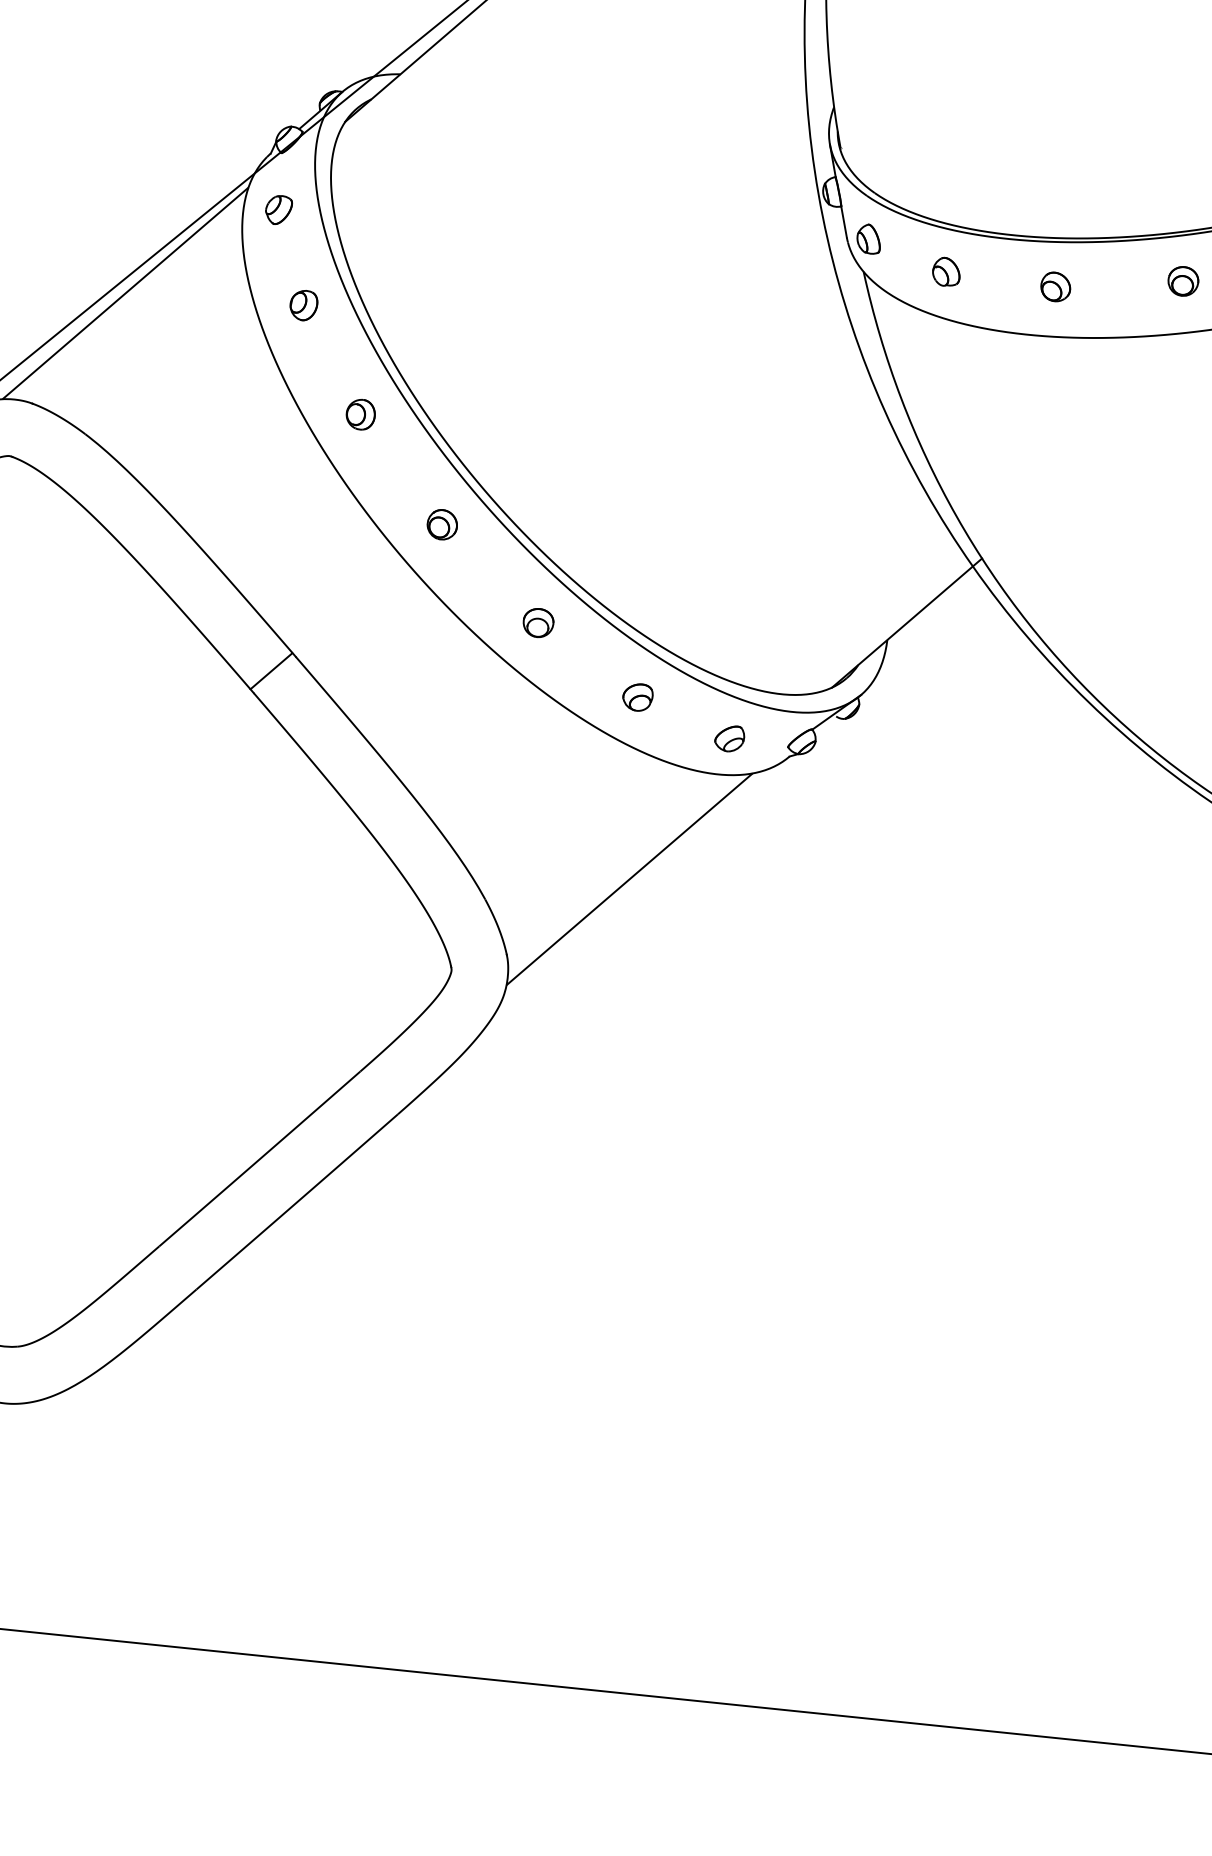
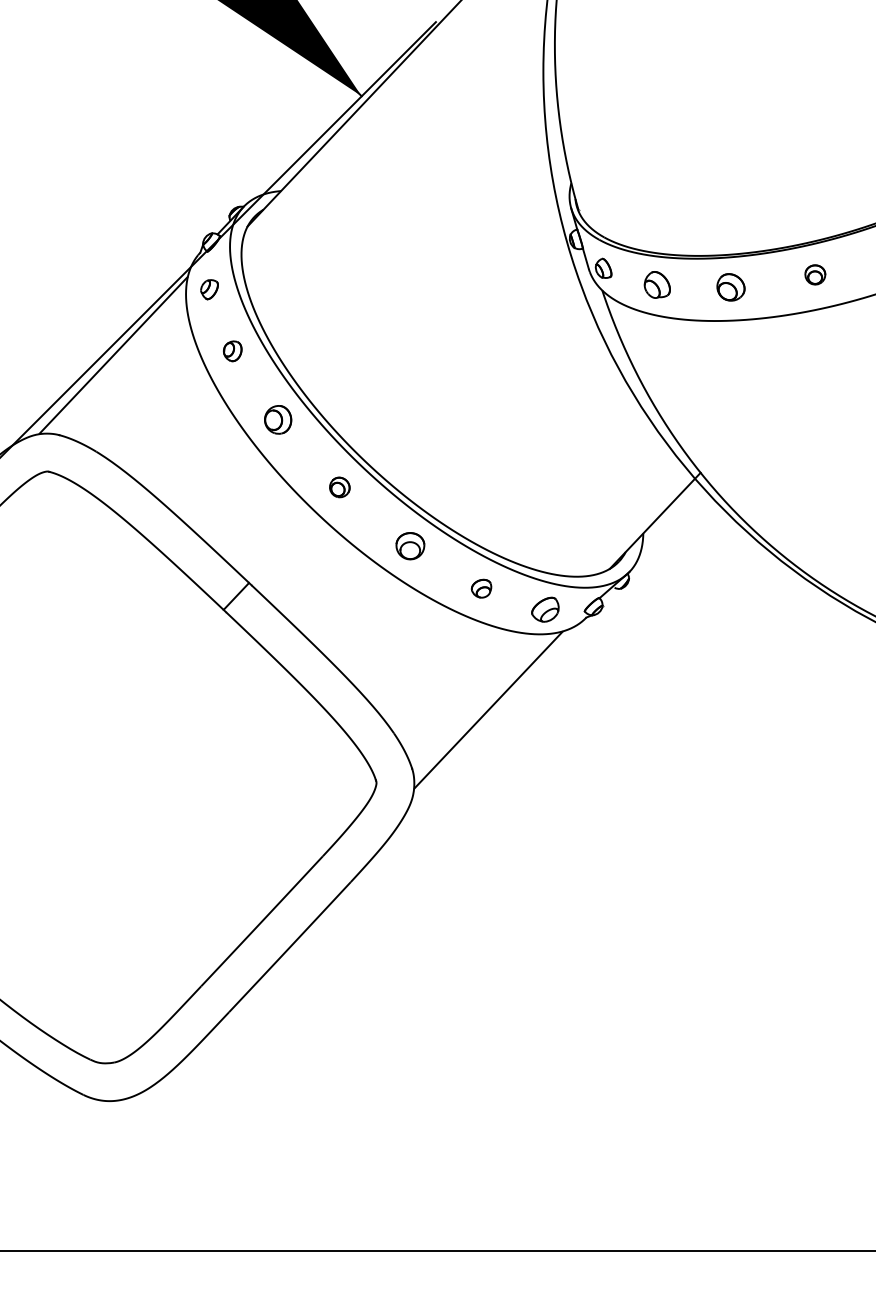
part: (946, 271) -> (657, 284), size x1.4
part: (1055, 287) -> (730, 287), size x1.4
part: (360, 413) -> (277, 419), size x1.4
part: (538, 622) -> (410, 545), size x1.4
part: (729, 738) -> (545, 609), size x1.4

